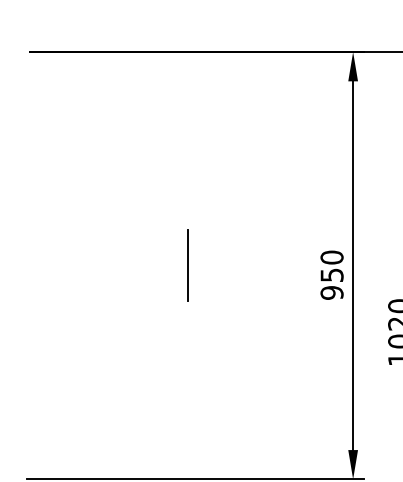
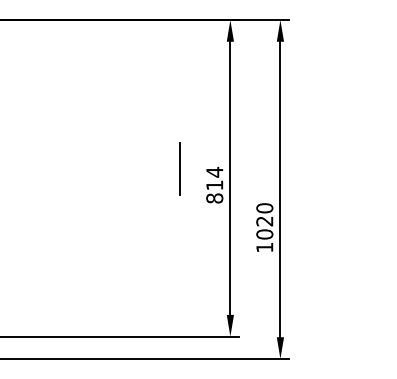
line: (187, 264) -> (179, 168), moved
text: (331, 275) -> (214, 185), 950 -> 814

